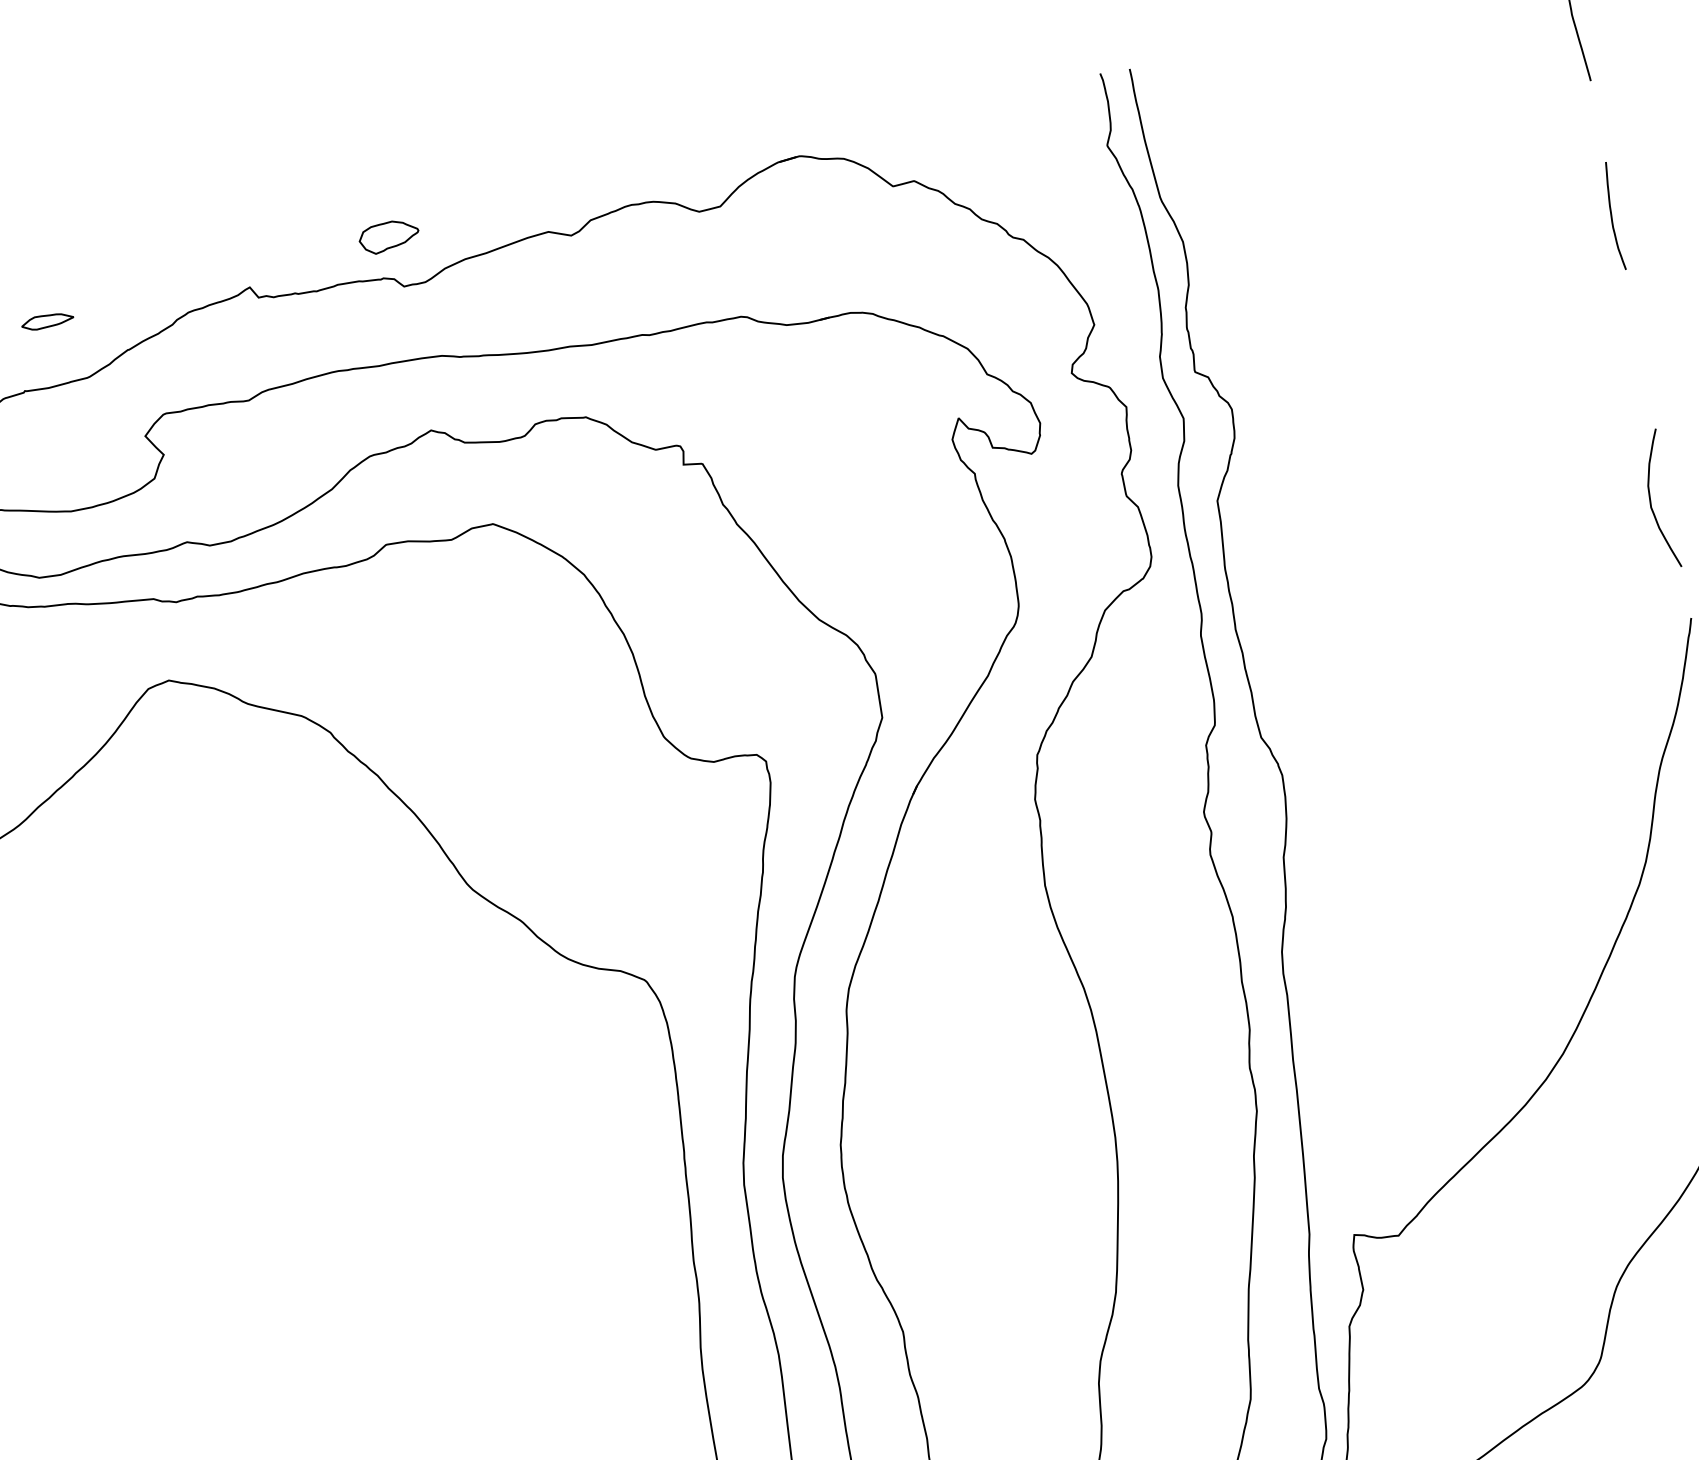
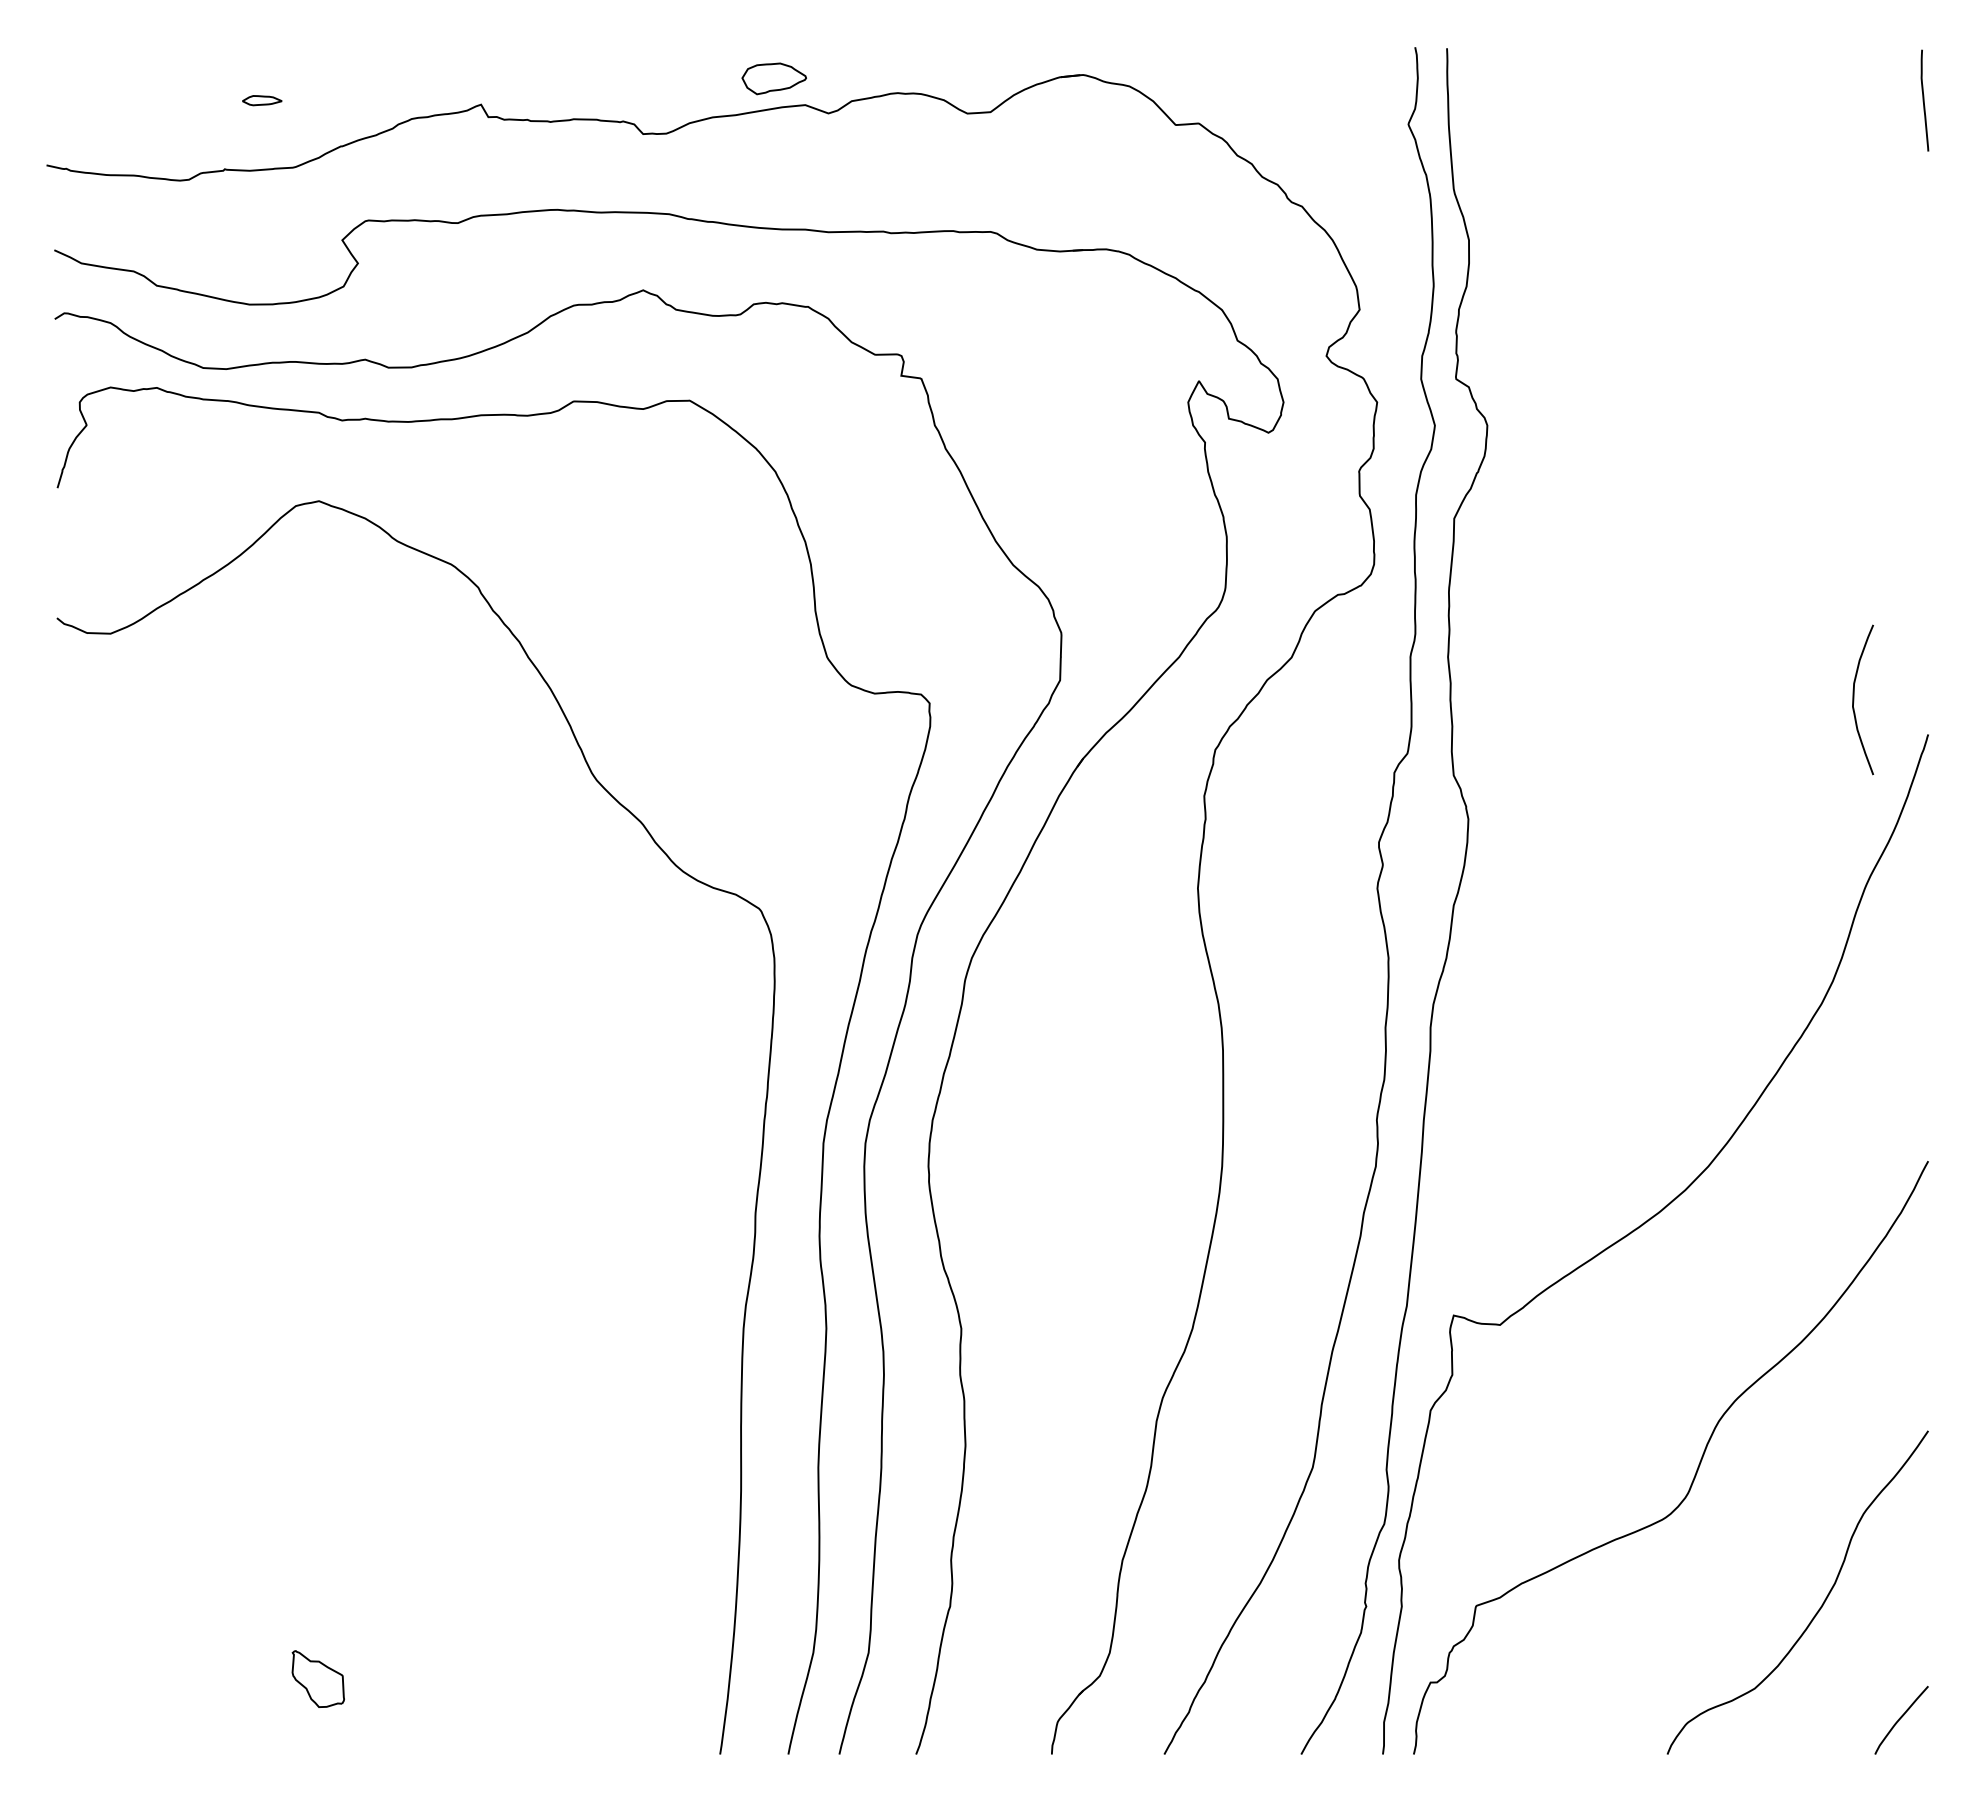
curve: (1612, 216) -> (1924, 297), removed
part: (388, 236) -> (773, 78), moved
part: (46, 321) -> (261, 100), size x0.7
curve: (1651, 500) -> (1854, 699), moved

